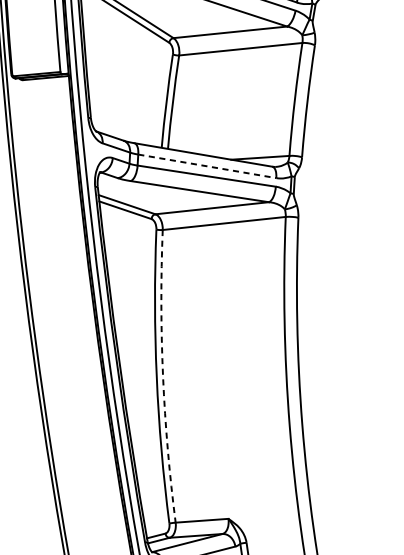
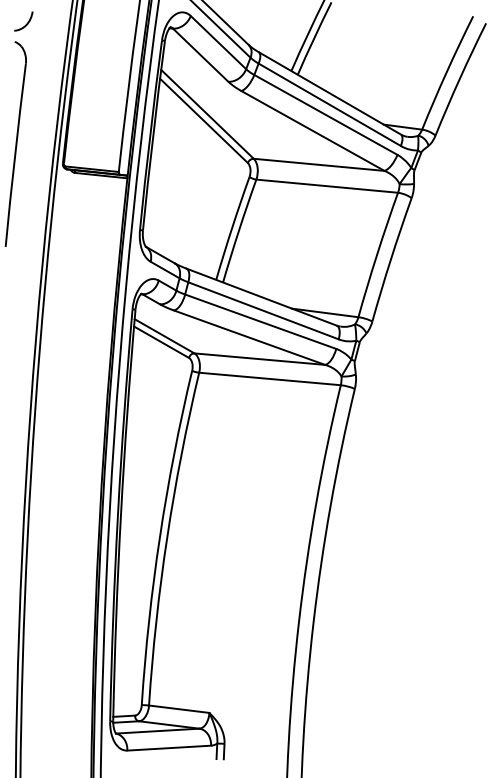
line: (207, 166) -> (263, 310), dashed -> solid
arc: (163, 376) -> (167, 538), dashed -> solid

